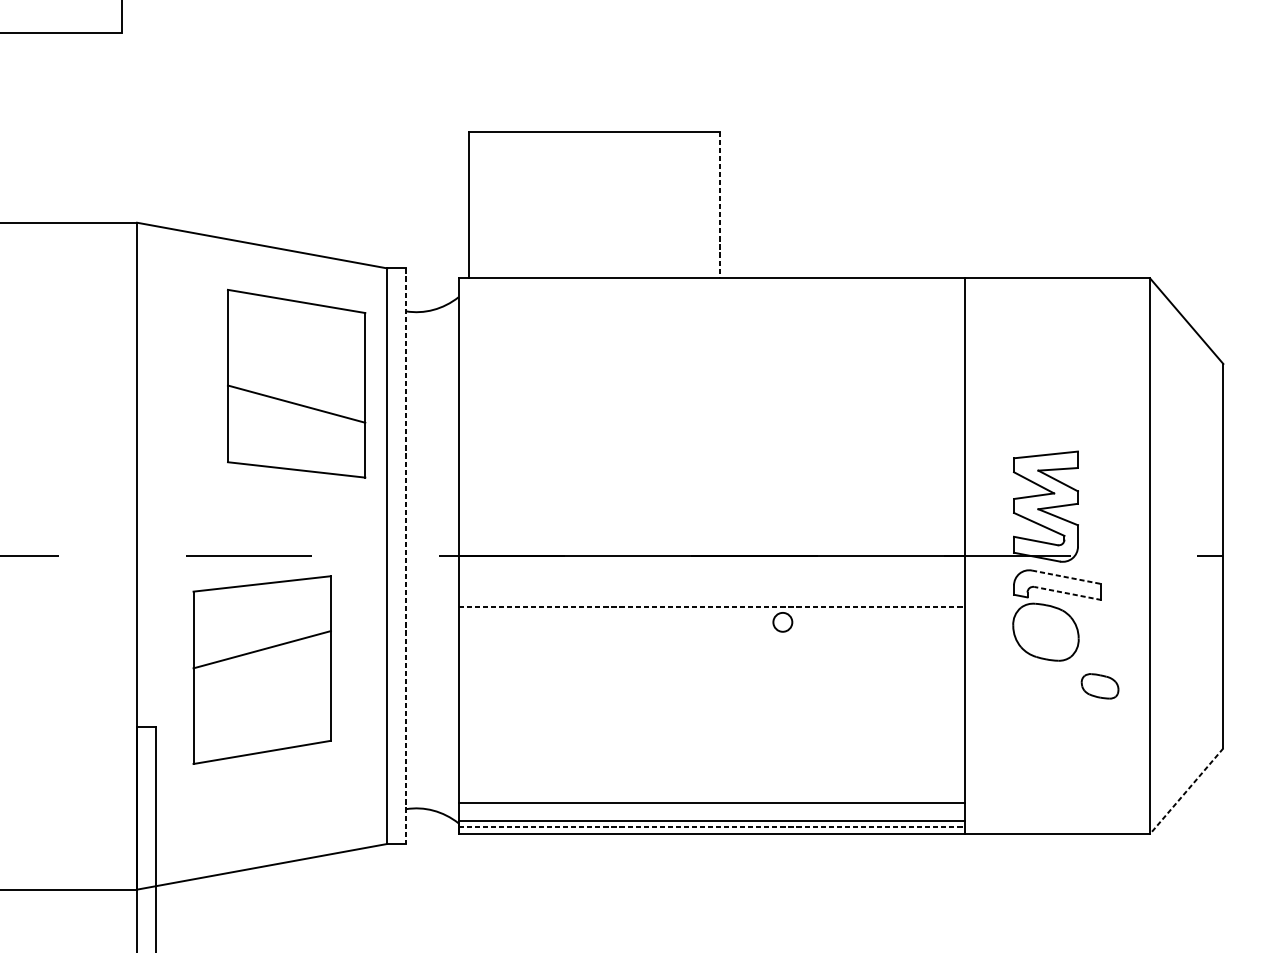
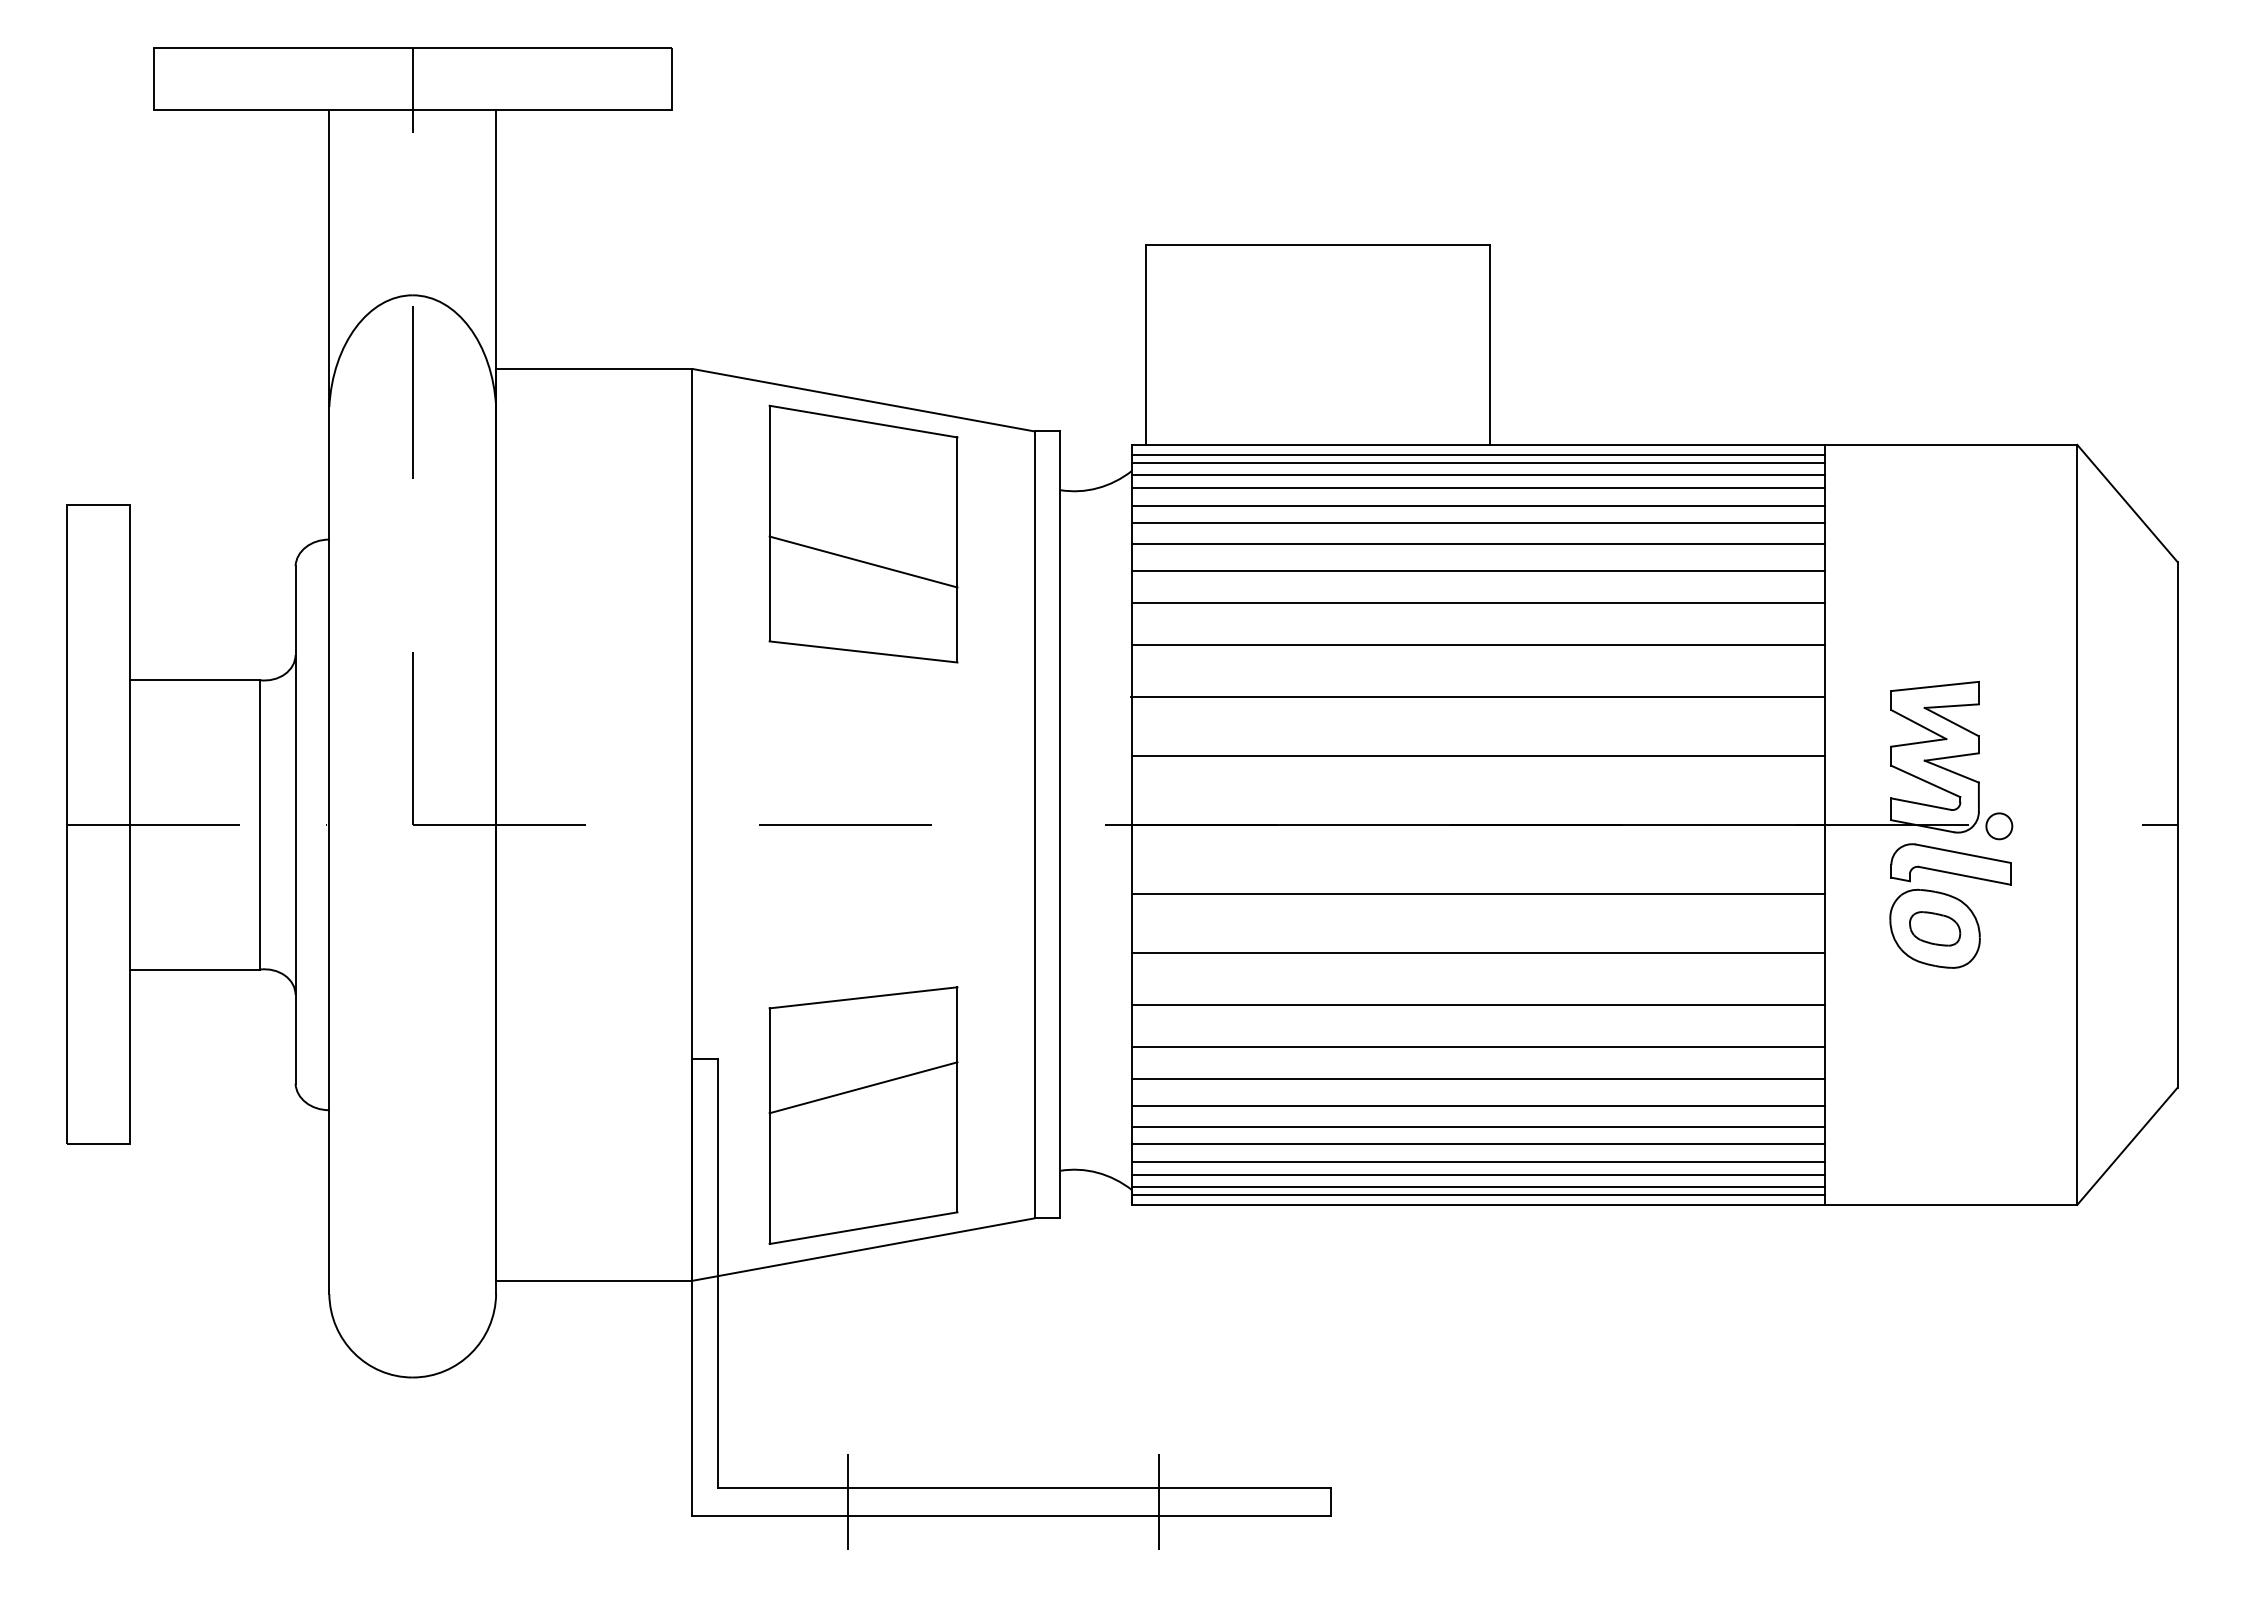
line: (720, 205) -> (1490, 345), dashed -> solid
line: (711, 285) -> (1477, 454), added
line: (711, 291) -> (1477, 462), added
line: (711, 299) -> (1477, 474), added
line: (711, 310) -> (1477, 488), added
line: (711, 323) -> (1477, 506), added
line: (711, 335) -> (1477, 523), added
line: (711, 351) -> (1477, 544), added
line: (711, 370) -> (1477, 570), added
part: (296, 383) -> (863, 533), moved
line: (711, 394) -> (1477, 603), added
line: (711, 424) -> (1477, 645), added
line: (711, 463) -> (1477, 697), added
line: (711, 506) -> (1477, 756), added
line: (406, 556) -> (1060, 825), dashed -> solid
line: (1066, 577) -> (1963, 853), dashed -> solid
line: (1068, 593) -> (1965, 875), dashed -> solid
line: (712, 606) -> (1478, 893), dashed -> solid
circle: (782, 622) -> (1999, 826), moved
line: (711, 649) -> (1477, 952), added
part: (262, 669) -> (863, 1115), moved
part: (1100, 686) -> (1935, 928), moved
line: (711, 687) -> (1477, 1004), added
line: (711, 718) -> (1477, 1046), added
line: (711, 741) -> (1477, 1078), added
line: (711, 761) -> (1477, 1105), added
line: (711, 776) -> (1477, 1126), added
line: (711, 789) -> (1477, 1143), added
line: (1186, 791) -> (2127, 1146), dashed -> solid
line: (711, 811) -> (1477, 1174), added
line: (712, 827) -> (1478, 1195), dashed -> solid

